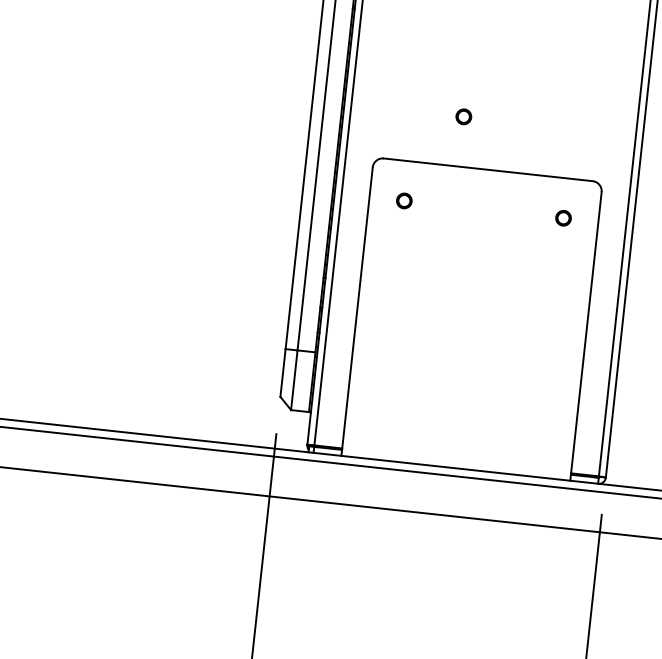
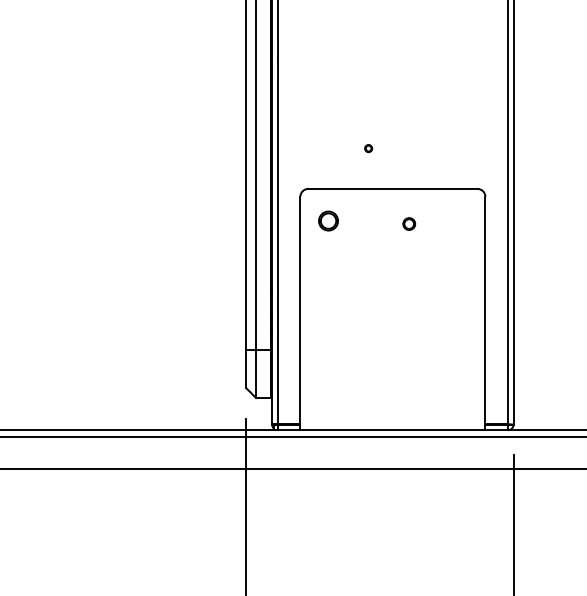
part: (463, 116) -> (368, 148), size x0.6
part: (404, 200) -> (328, 220), size x1.6
part: (563, 217) -> (409, 223), moved

